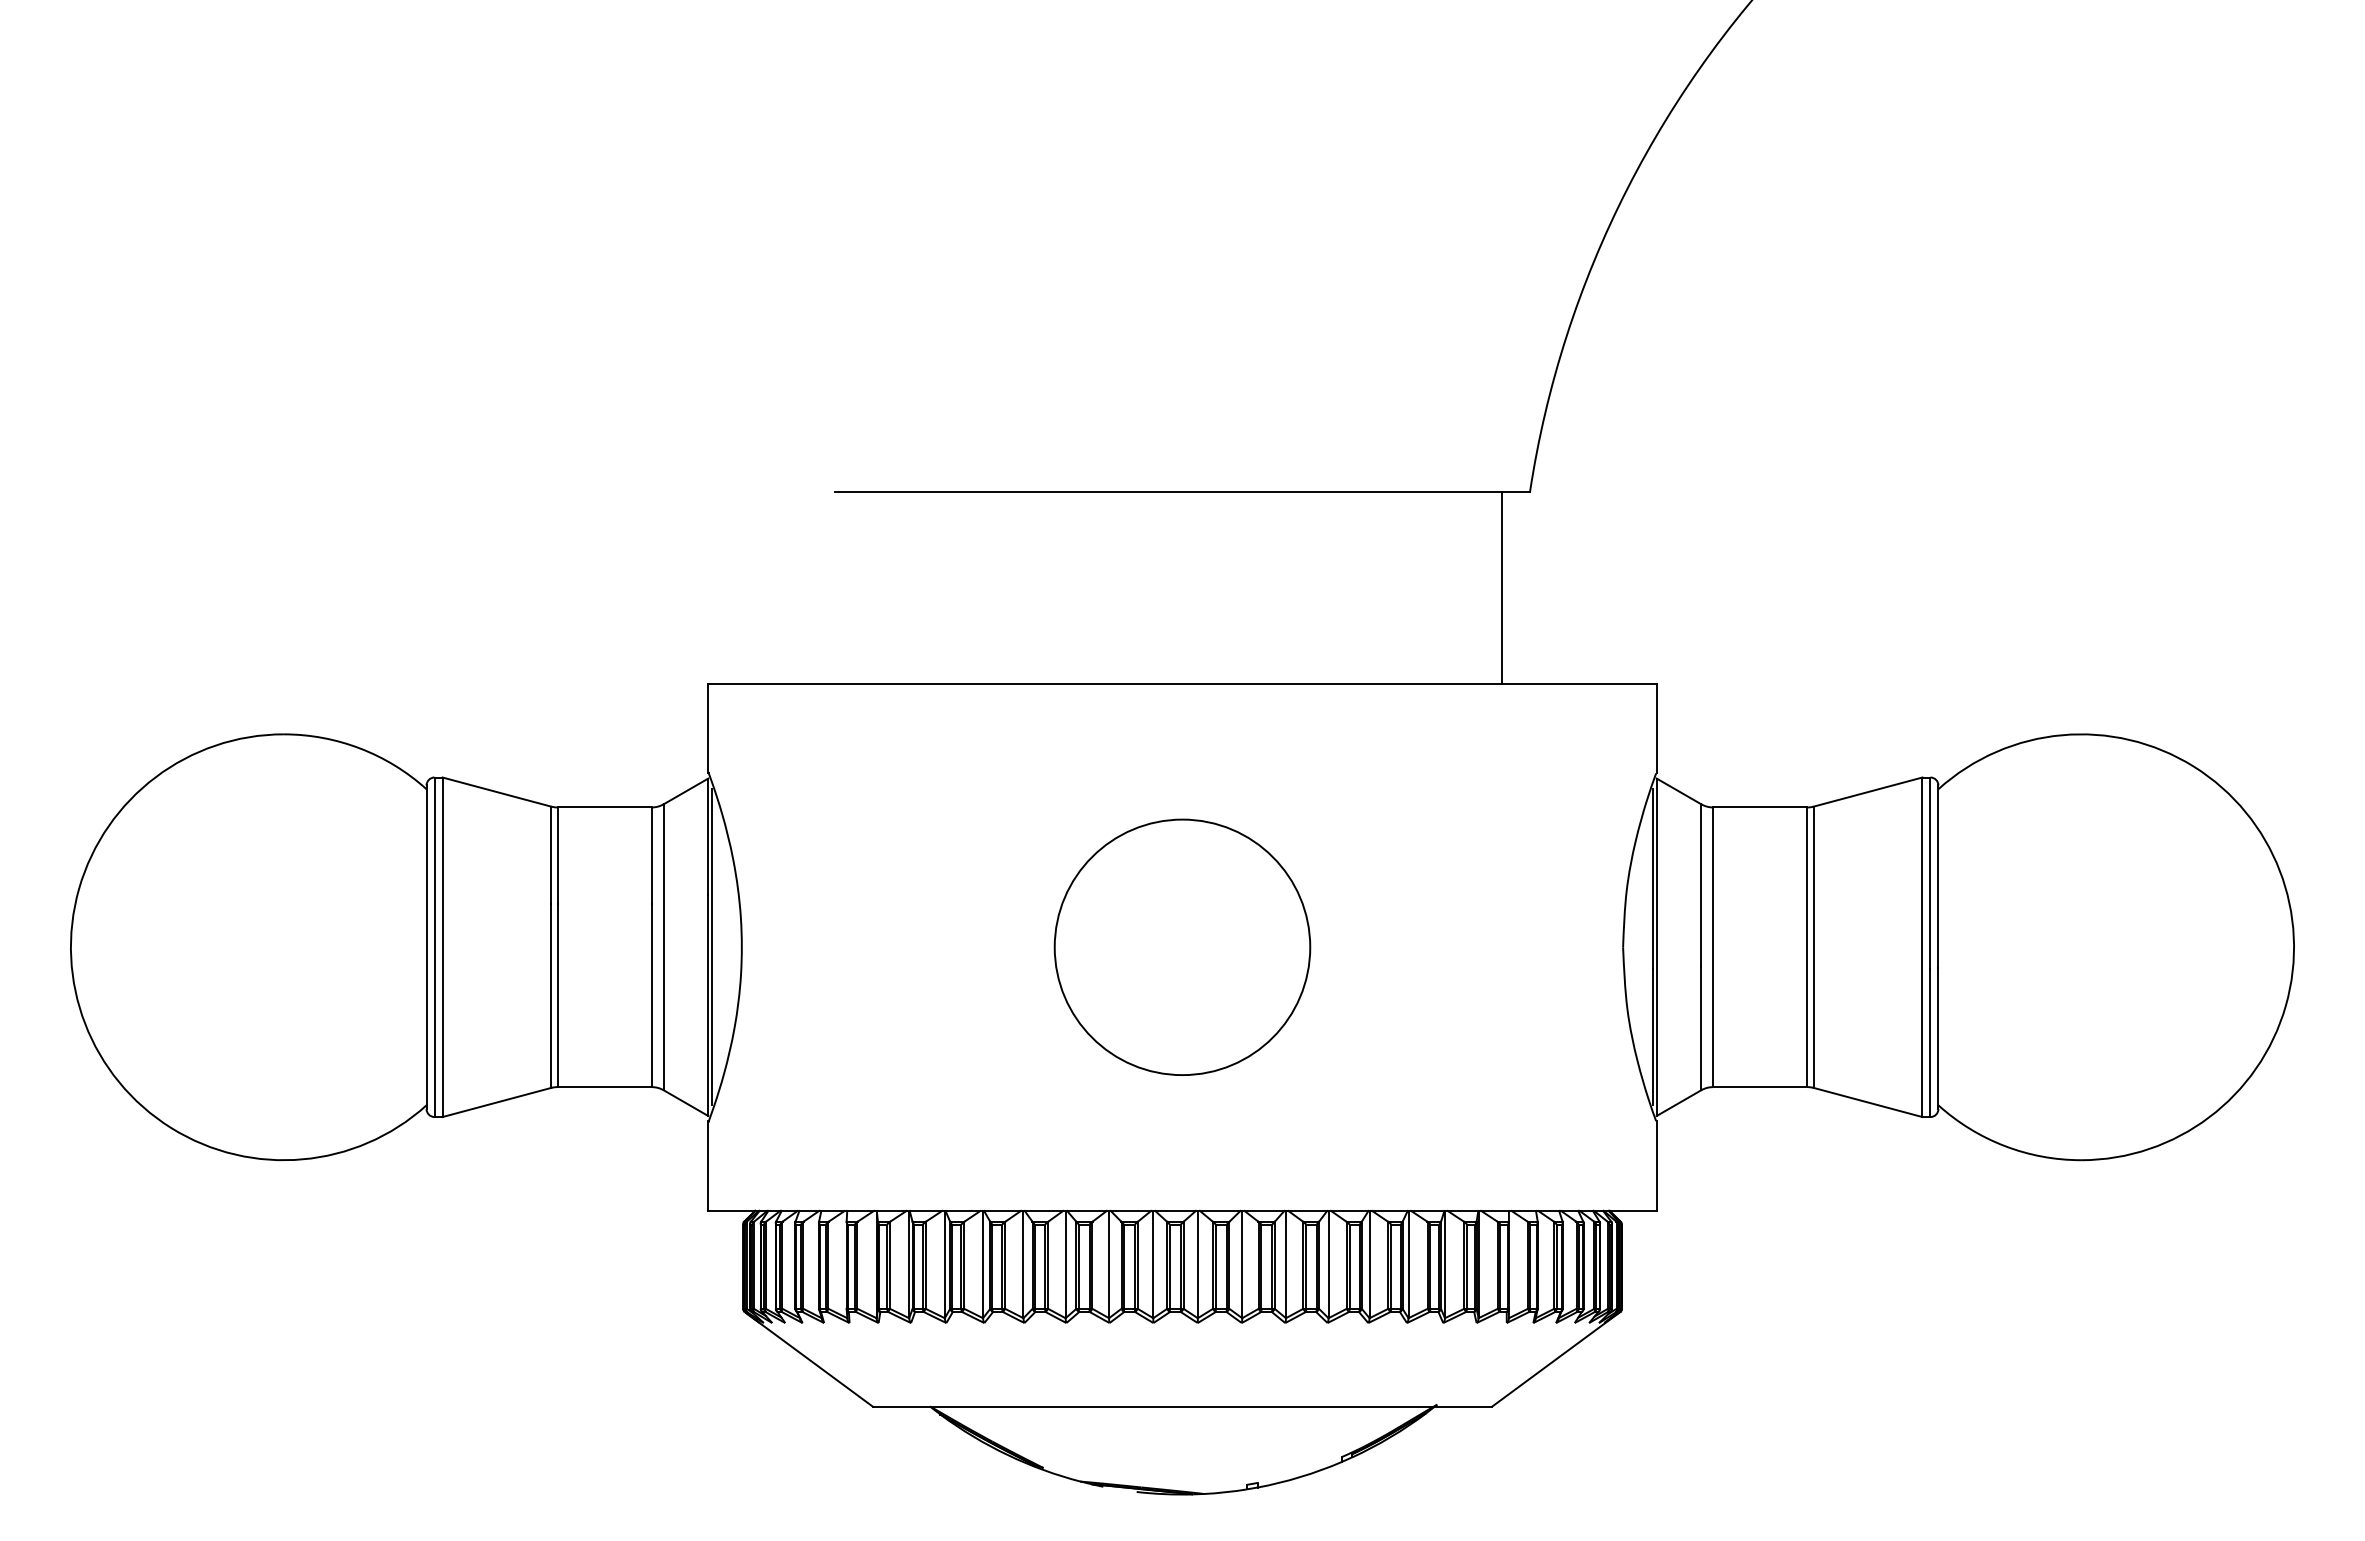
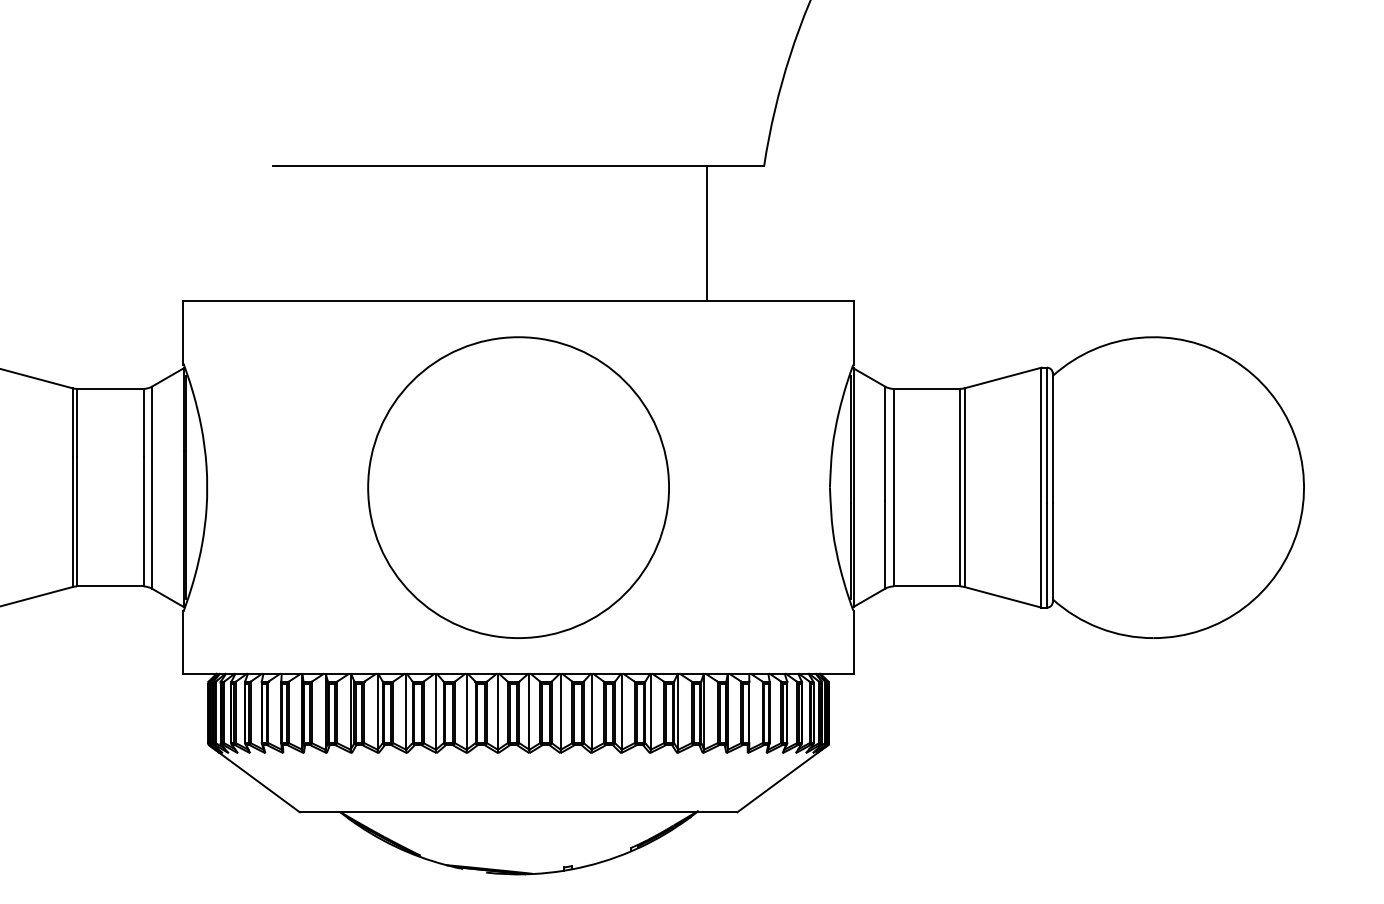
line: (1502, 587) -> (707, 233), moved
circle: (1182, 947) -> (518, 487), size x1.67

